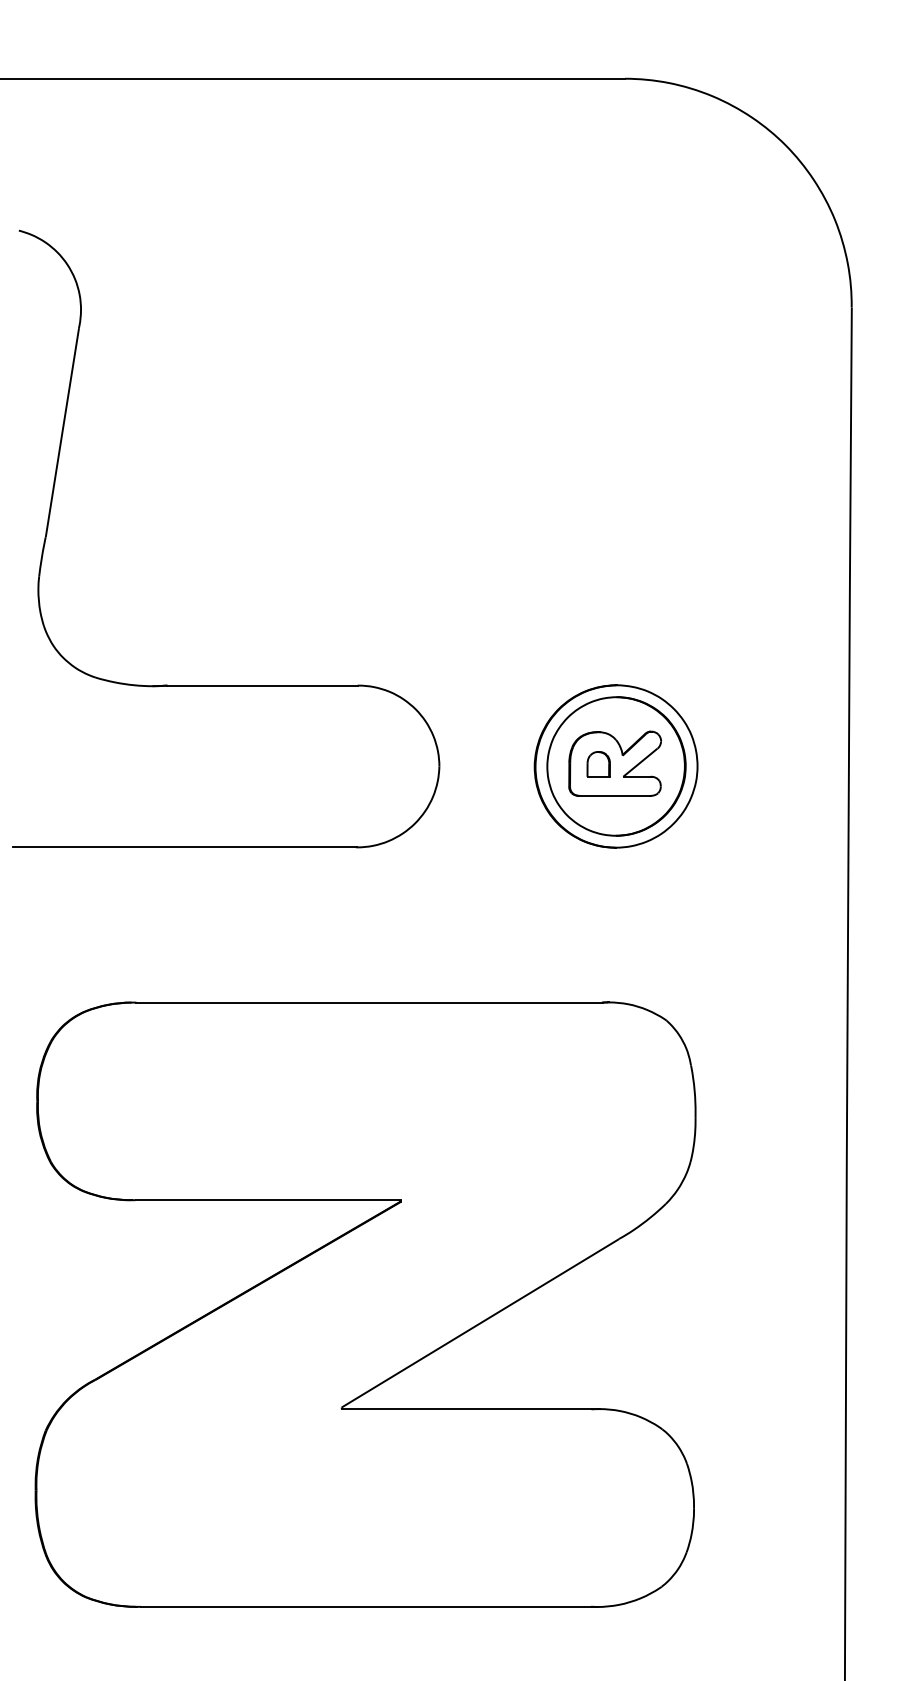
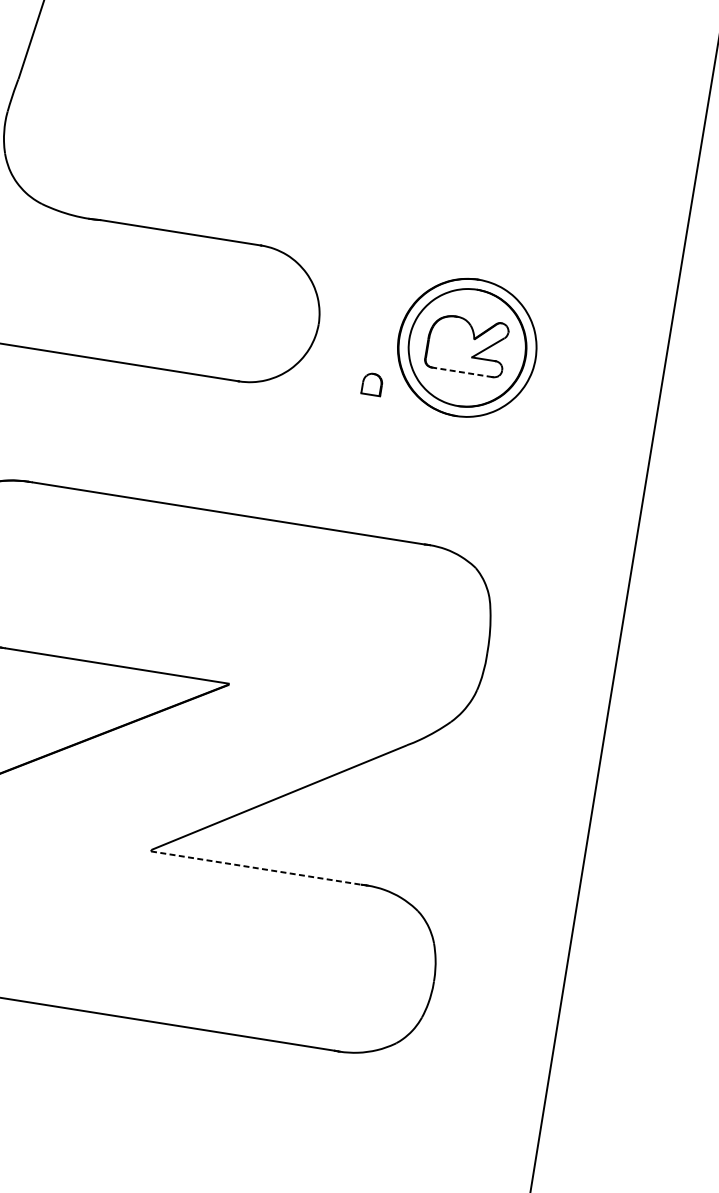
part: (598, 764) -> (372, 384), moved
line: (615, 795) -> (462, 372), solid -> dashed
line: (467, 1409) -> (256, 868), solid -> dashed

